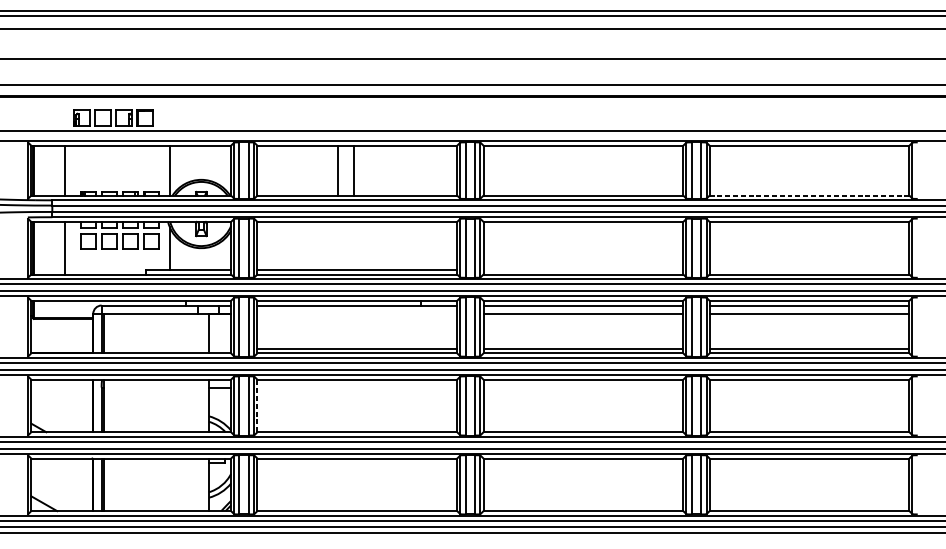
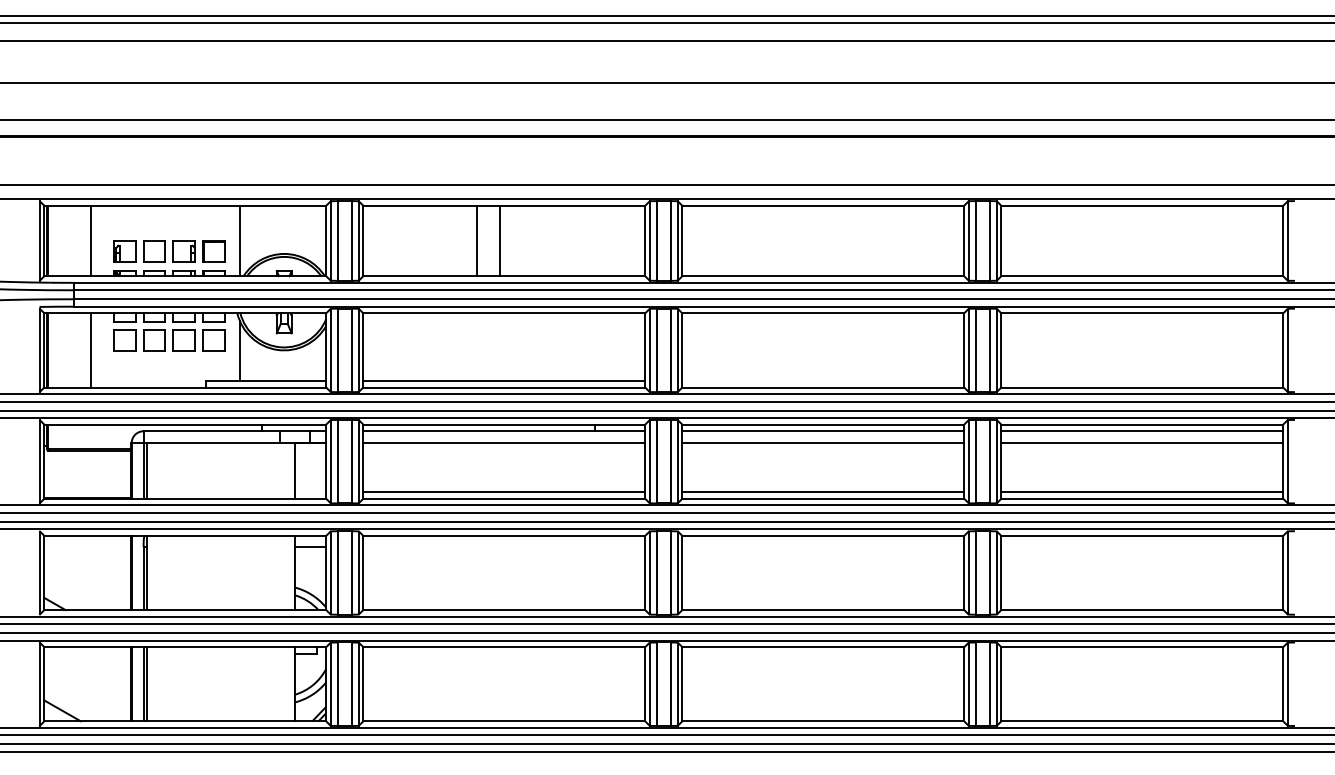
part: (113, 117) -> (169, 251), moved
line: (809, 195) -> (1142, 276), dashed -> solid
line: (357, 314) -> (504, 443), added
line: (257, 405) -> (363, 572), dashed -> solid

